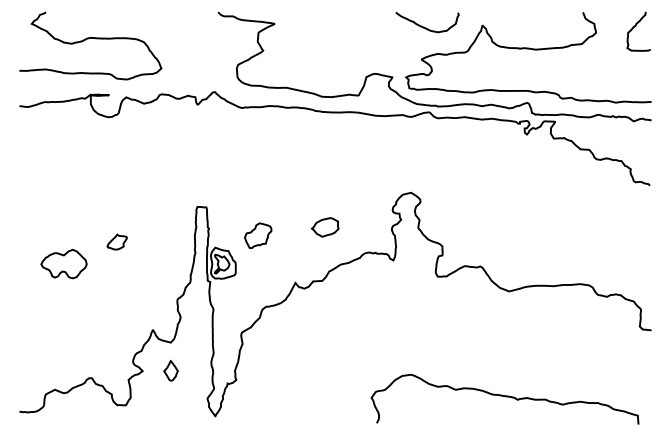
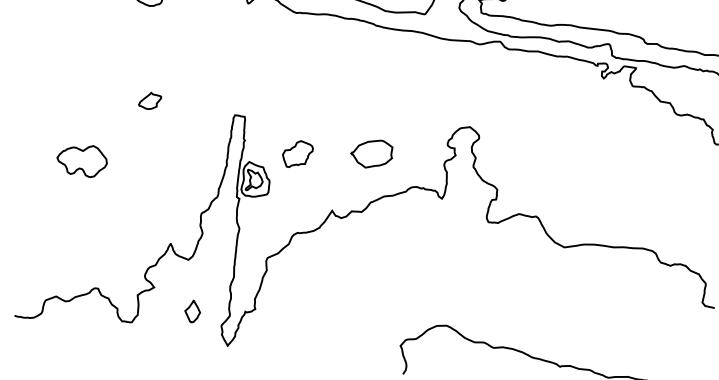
part: (325, 227) -> (372, 154), size x1.4
part: (116, 241) -> (149, 100), moved
part: (170, 370) -> (192, 311), moved

